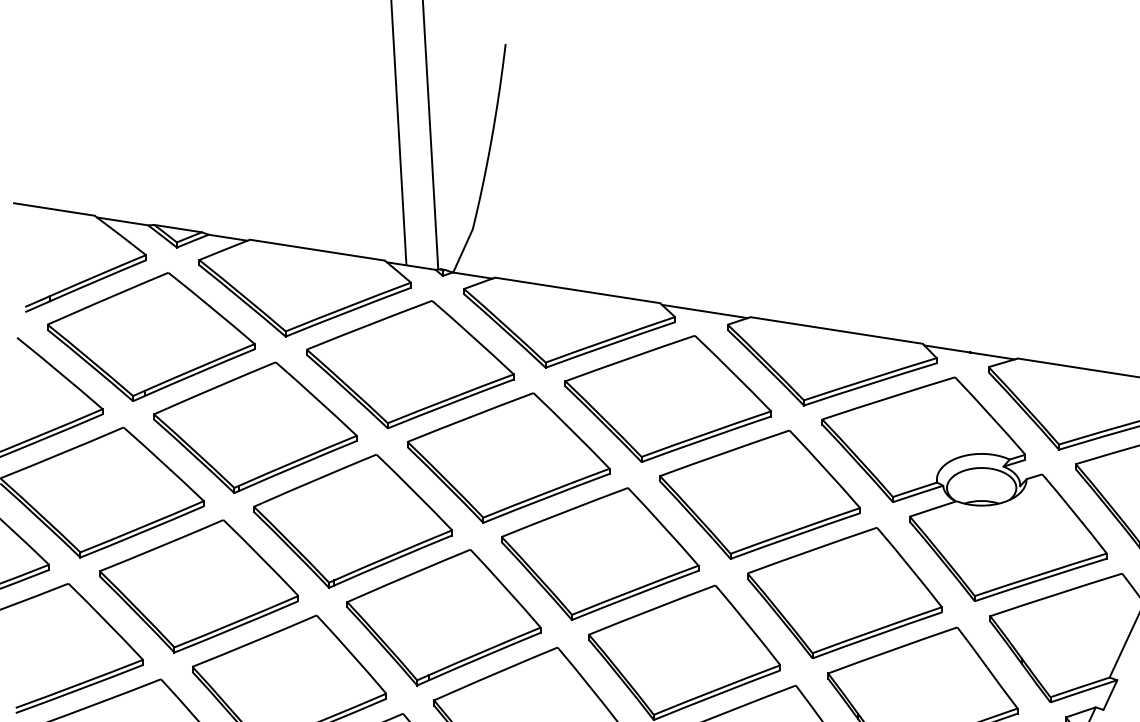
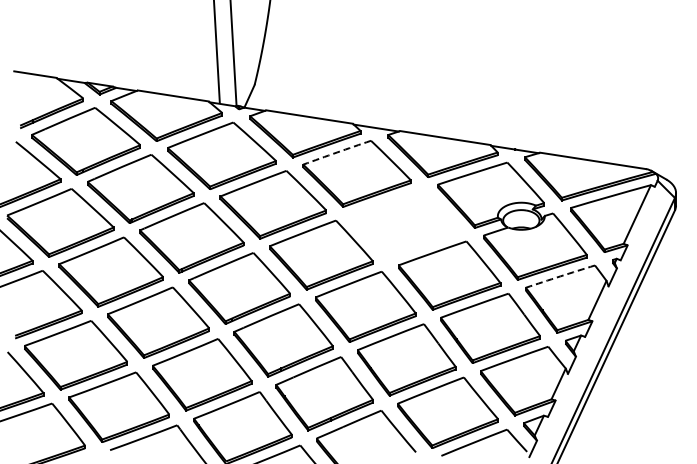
arc: (630, 358) -> (337, 152), solid -> dashed
part: (760, 493) -> (405, 223), removed
arc: (1056, 594) -> (560, 276), solid -> dashed

